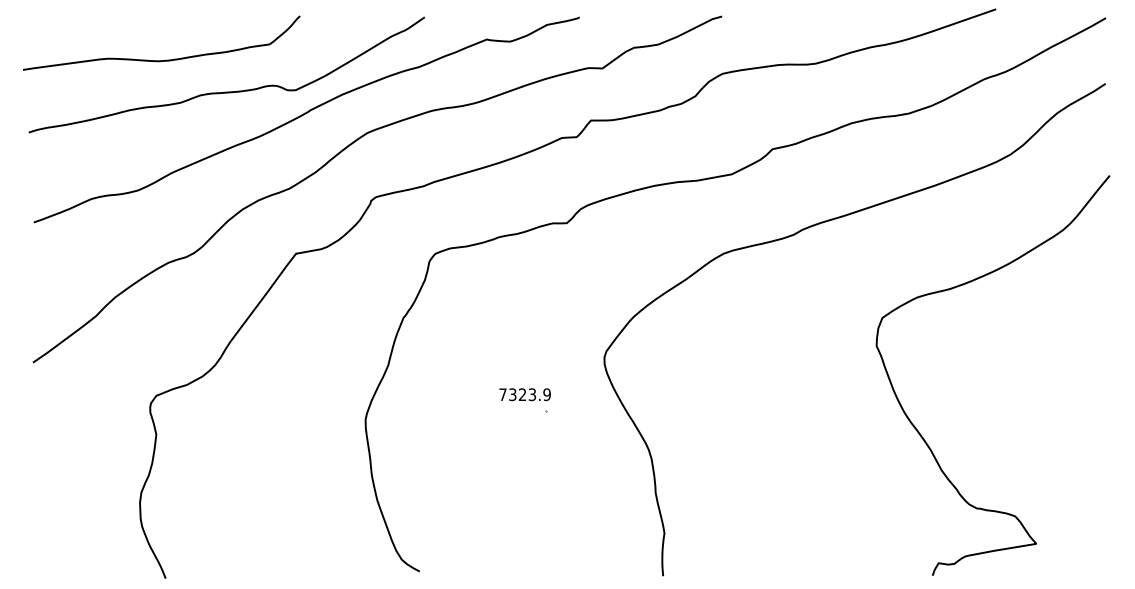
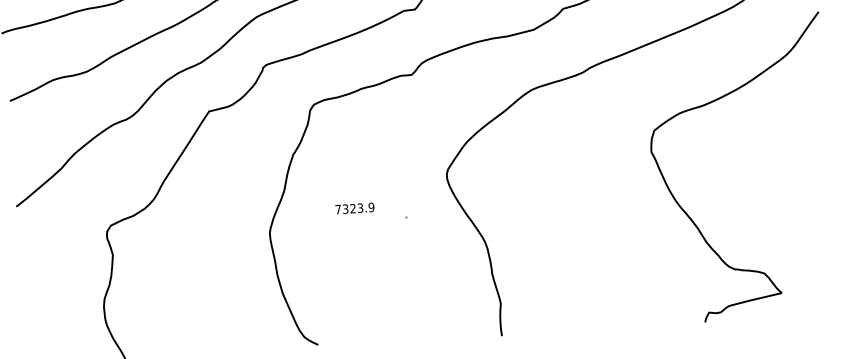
text: (524, 394) -> (354, 208), moved

